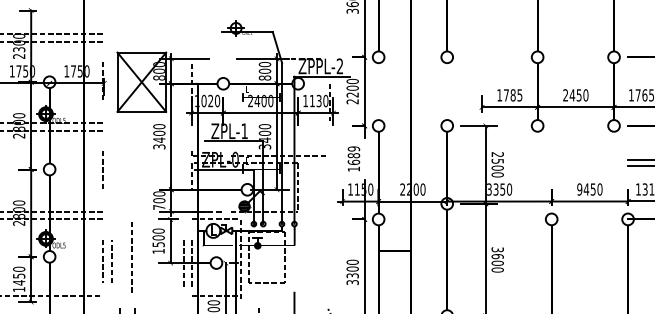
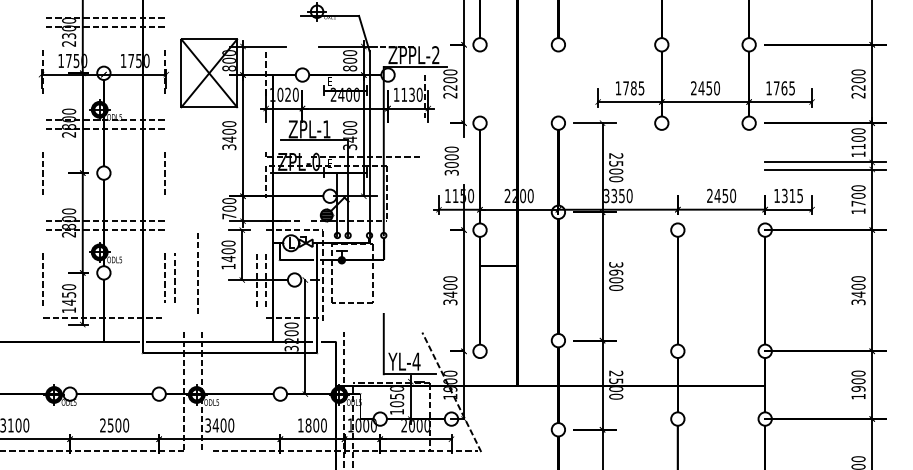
text: (353, 158) -> (451, 160), 1689 -> 3000
text: (579, 189) -> (709, 196), 9450 -> 2450
text: (158, 244) -> (228, 258), 1500 -> 1400
text: (352, 275) -> (450, 294), 3300 -> 3400

